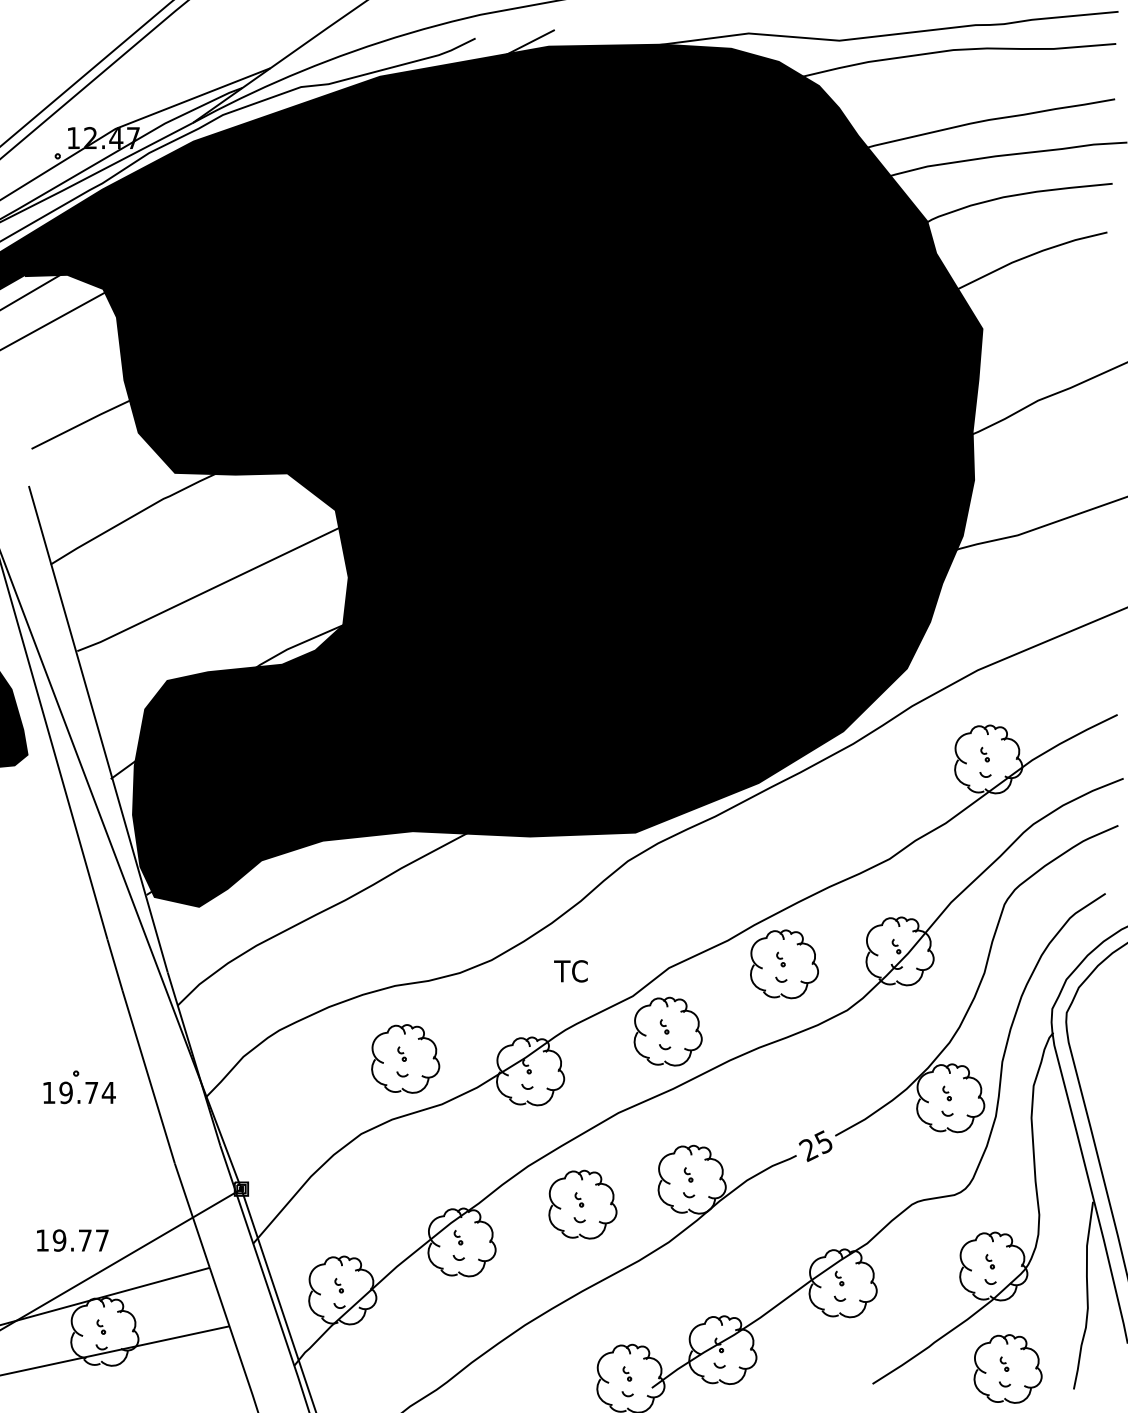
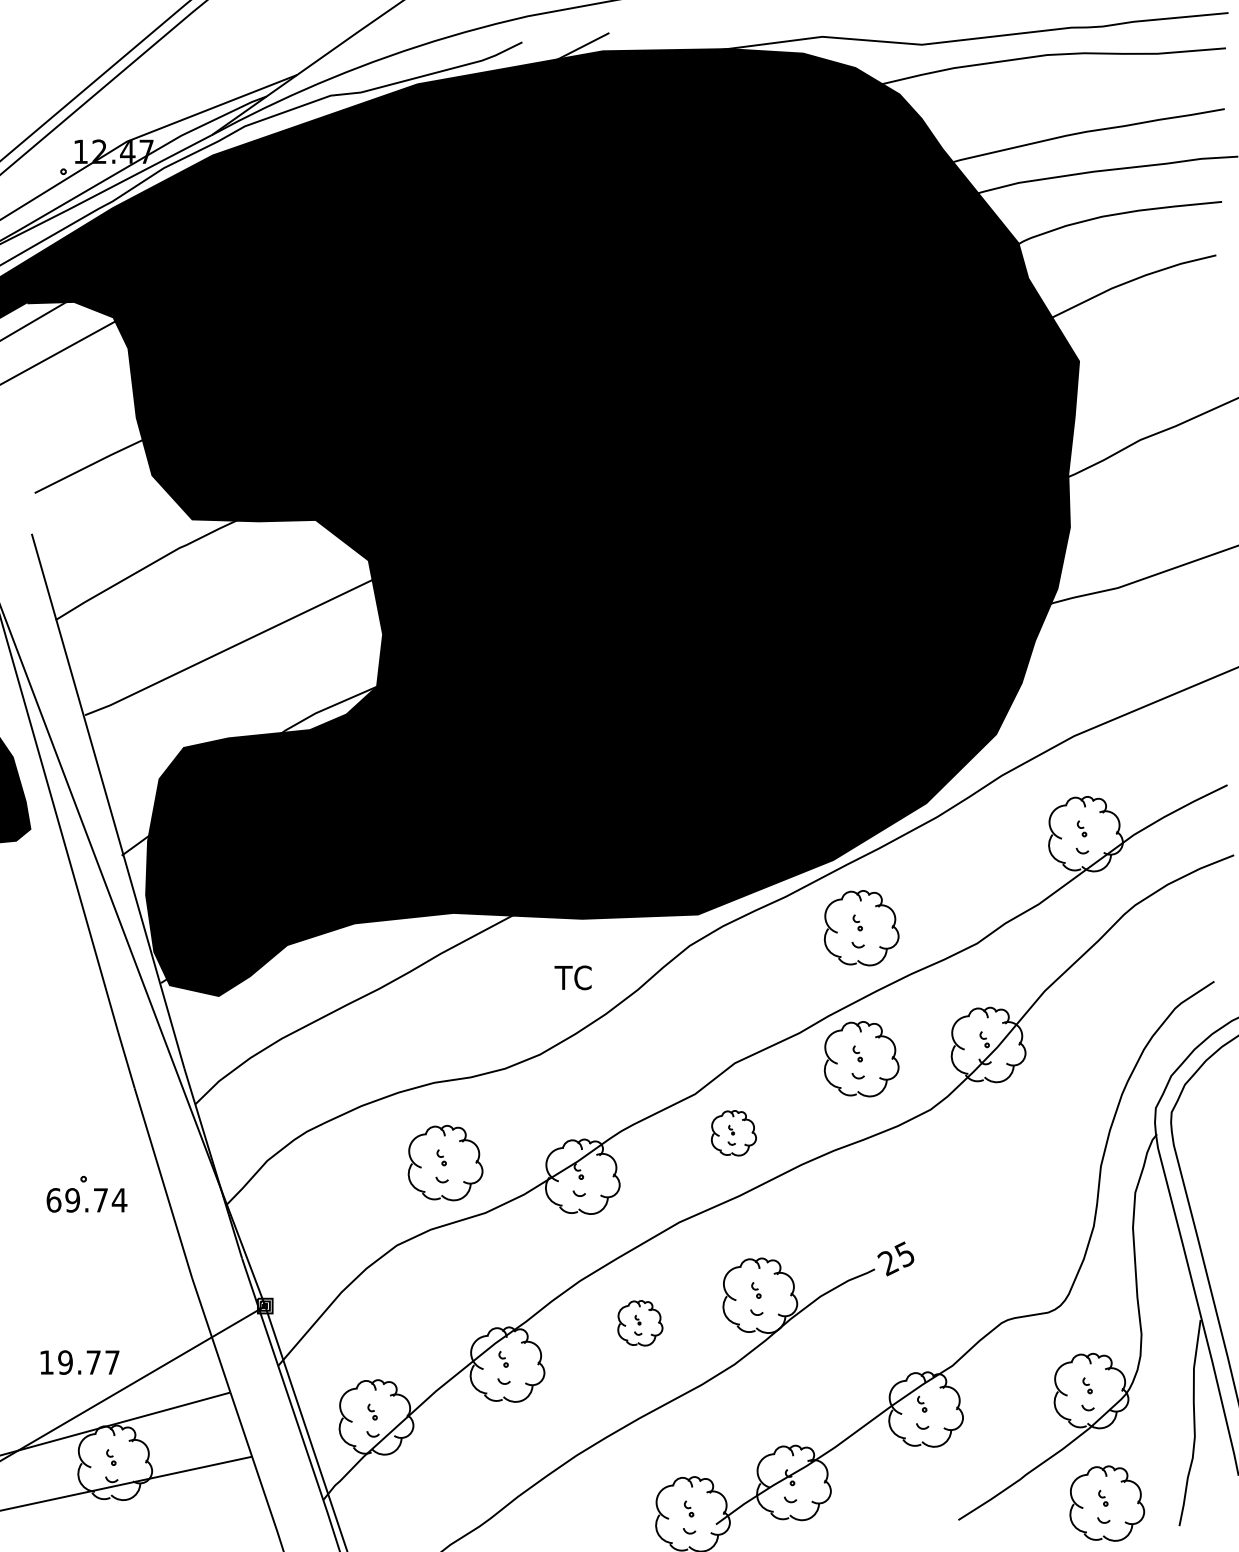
part: (784, 845) -> (861, 928), added
text: (570, 971) -> (572, 977), moved
part: (976, 981) -> (1072, 1077), removed
part: (667, 1032) -> (733, 1133), size x0.6
text: (48, 1093) -> (53, 1200), 19.74 -> 69.74
part: (583, 1204) -> (640, 1323), size x0.6

